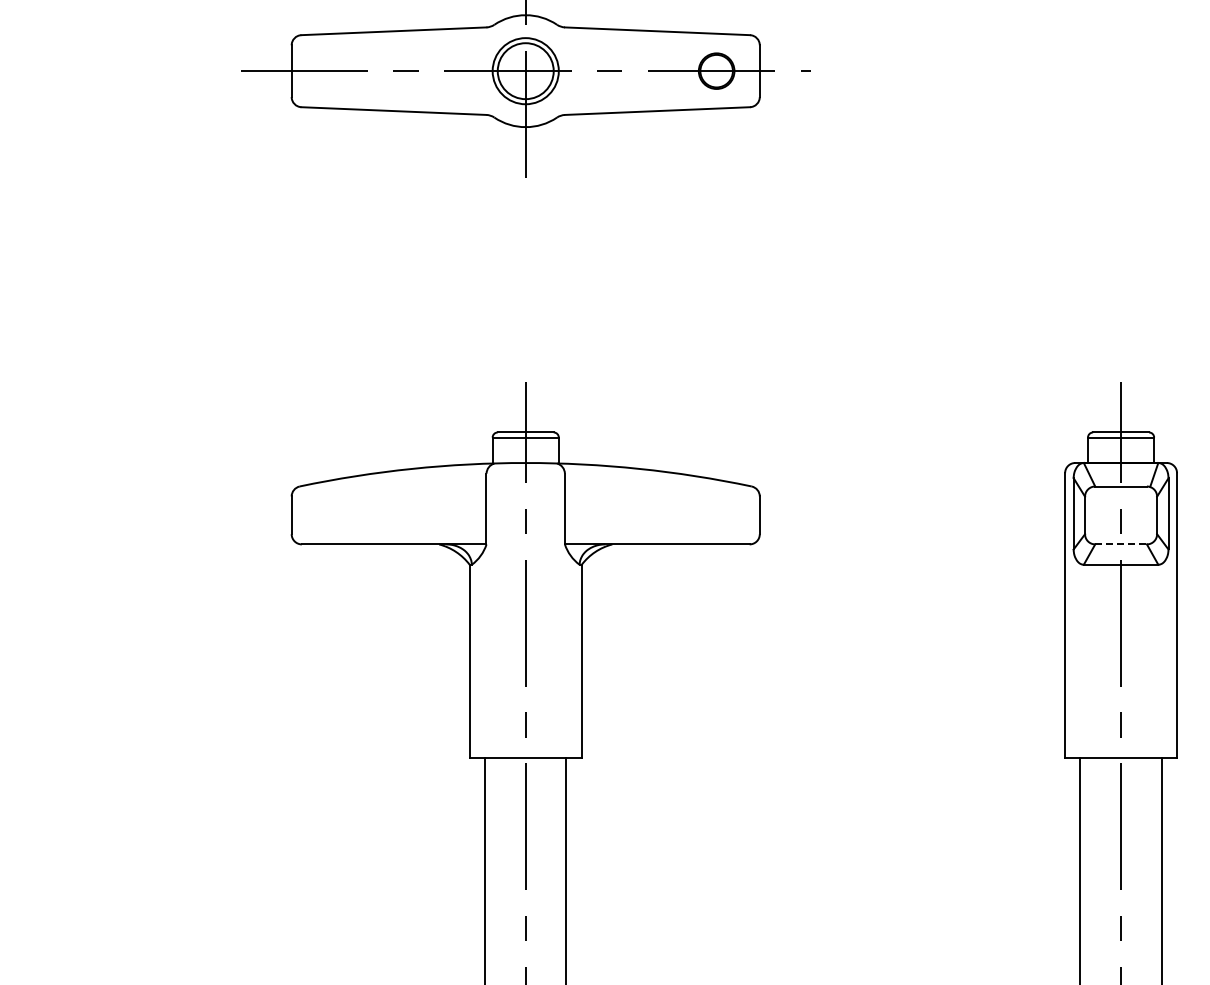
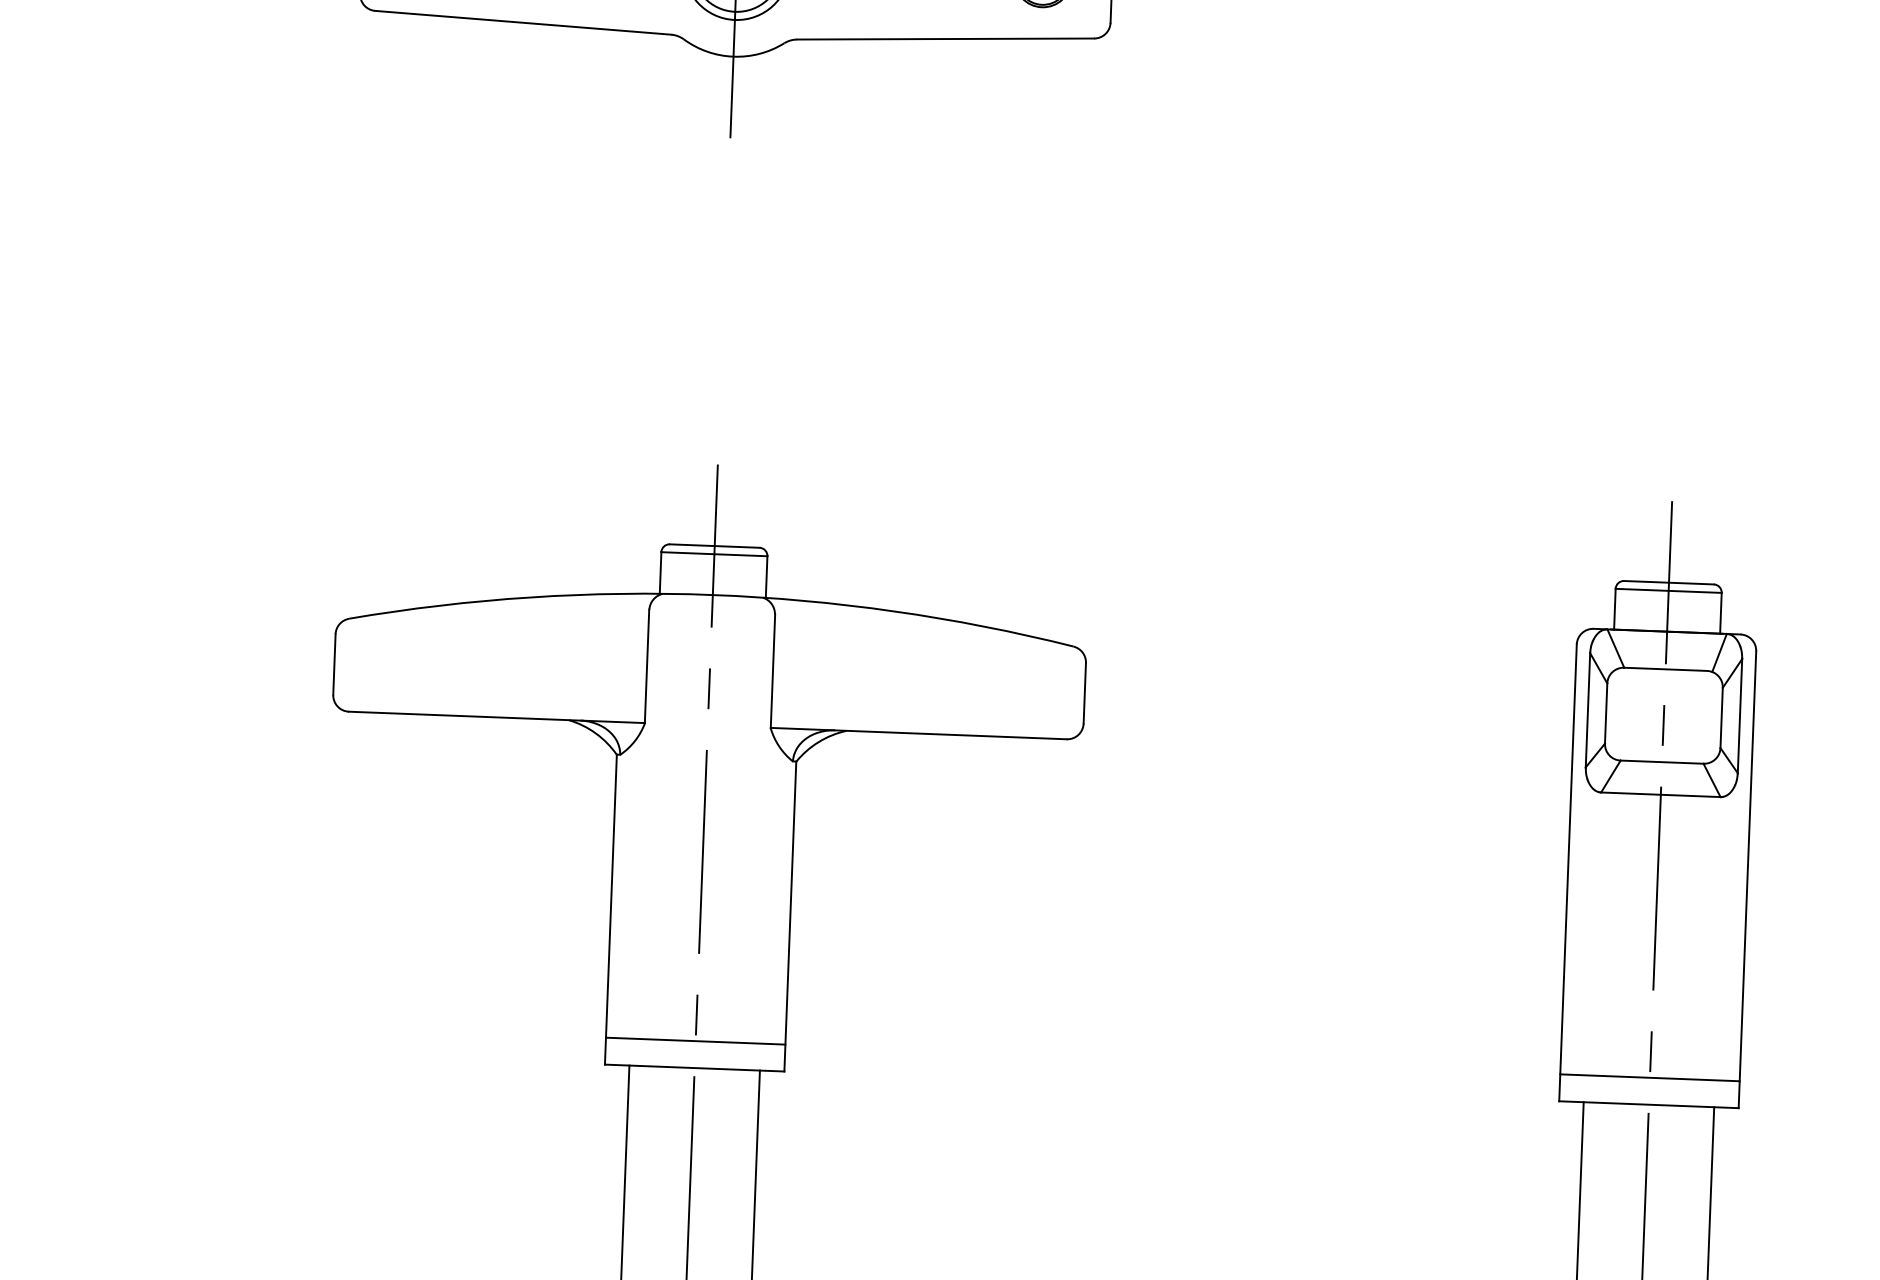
line: (1121, 544) -> (1662, 762), dashed -> solid
line: (525, 741) -> (695, 1041), added
line: (1121, 741) -> (1650, 1078), added

